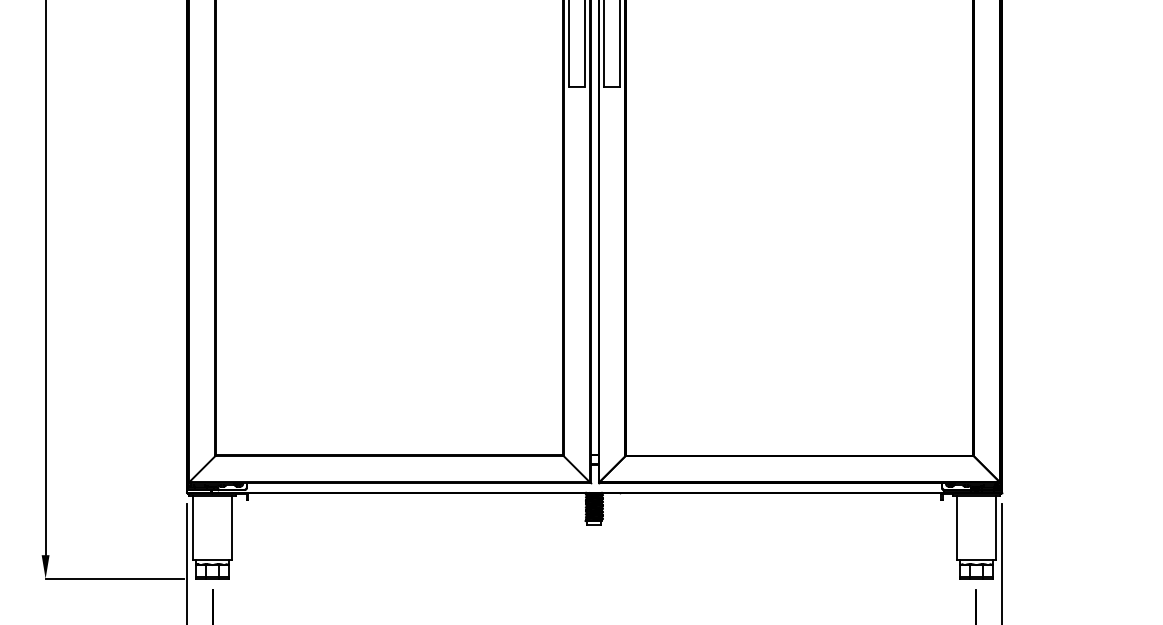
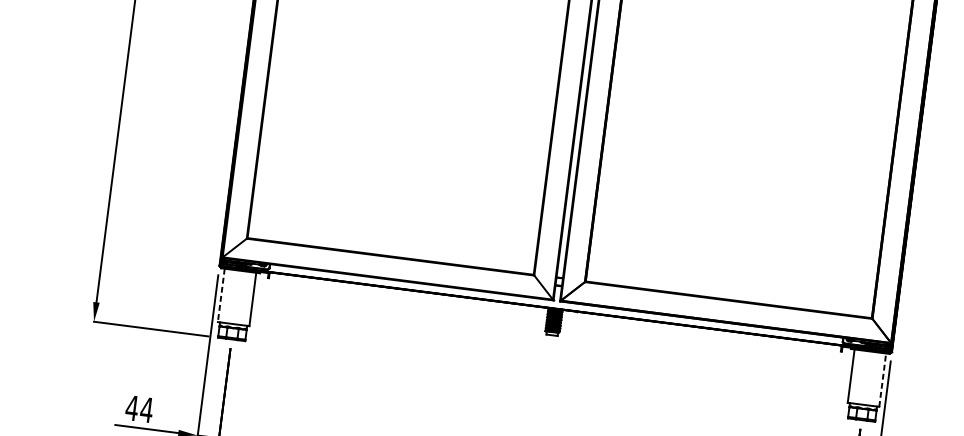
line: (995, 527) -> (882, 379), solid -> dashed
line: (193, 528) -> (221, 295), solid -> dashed

